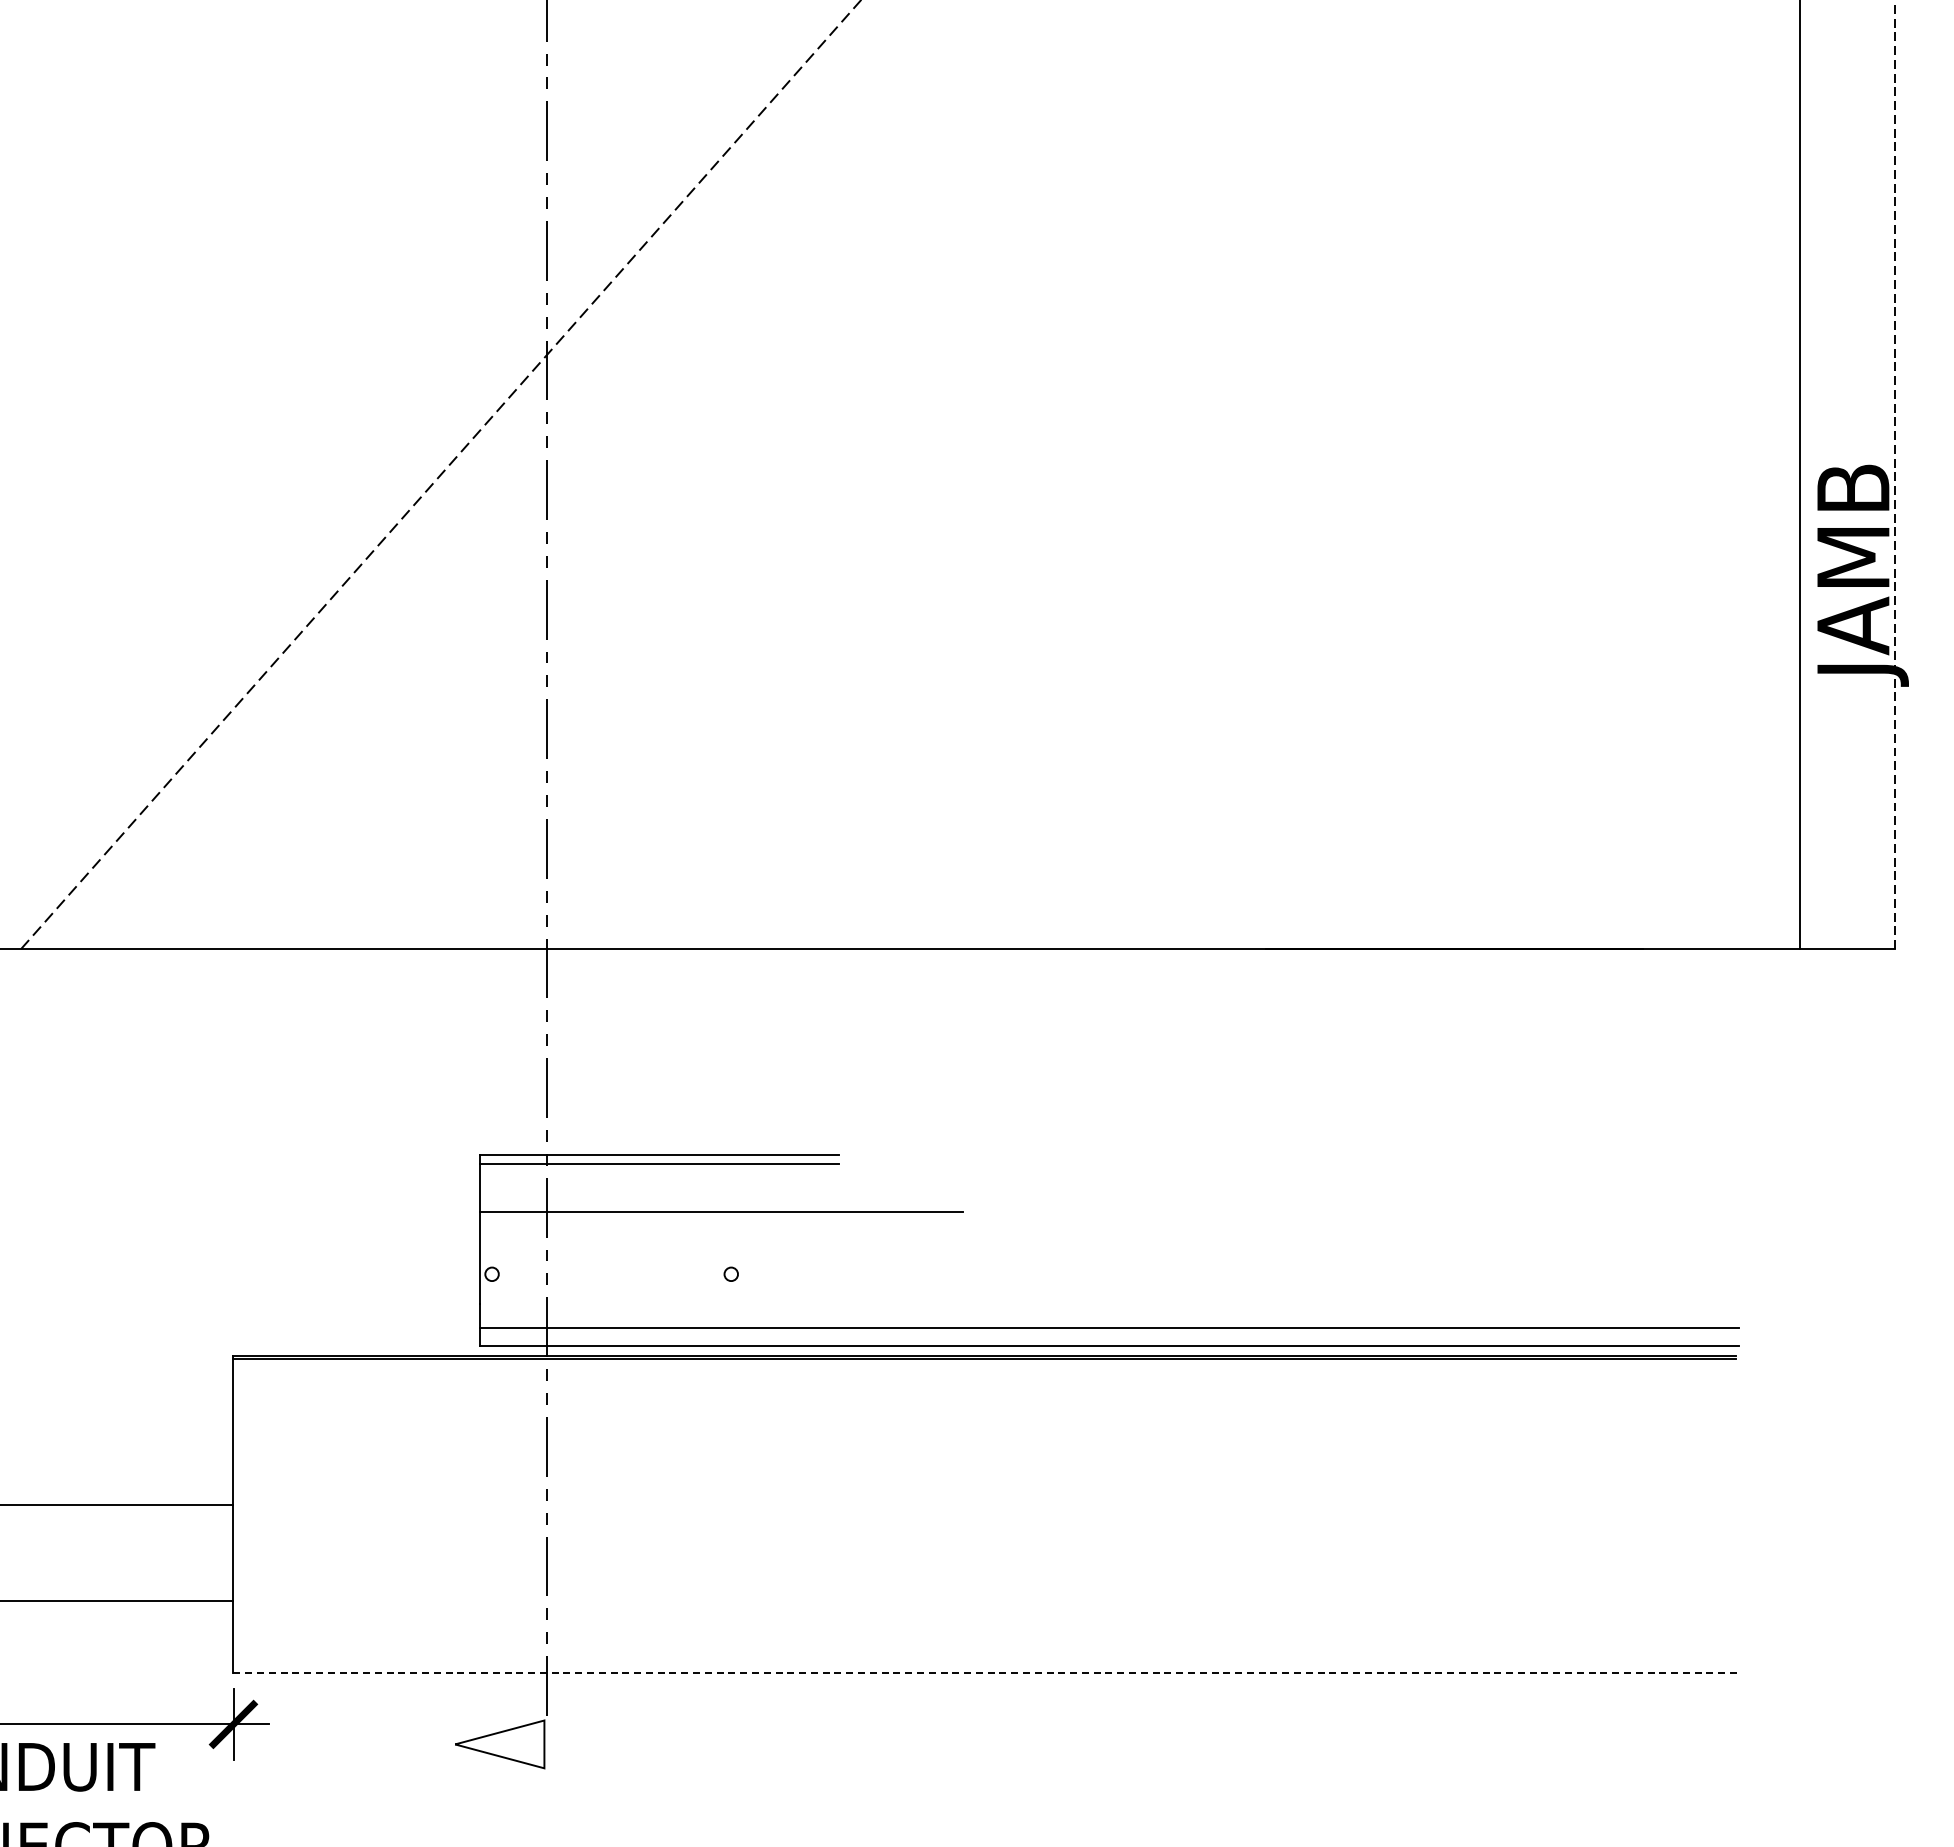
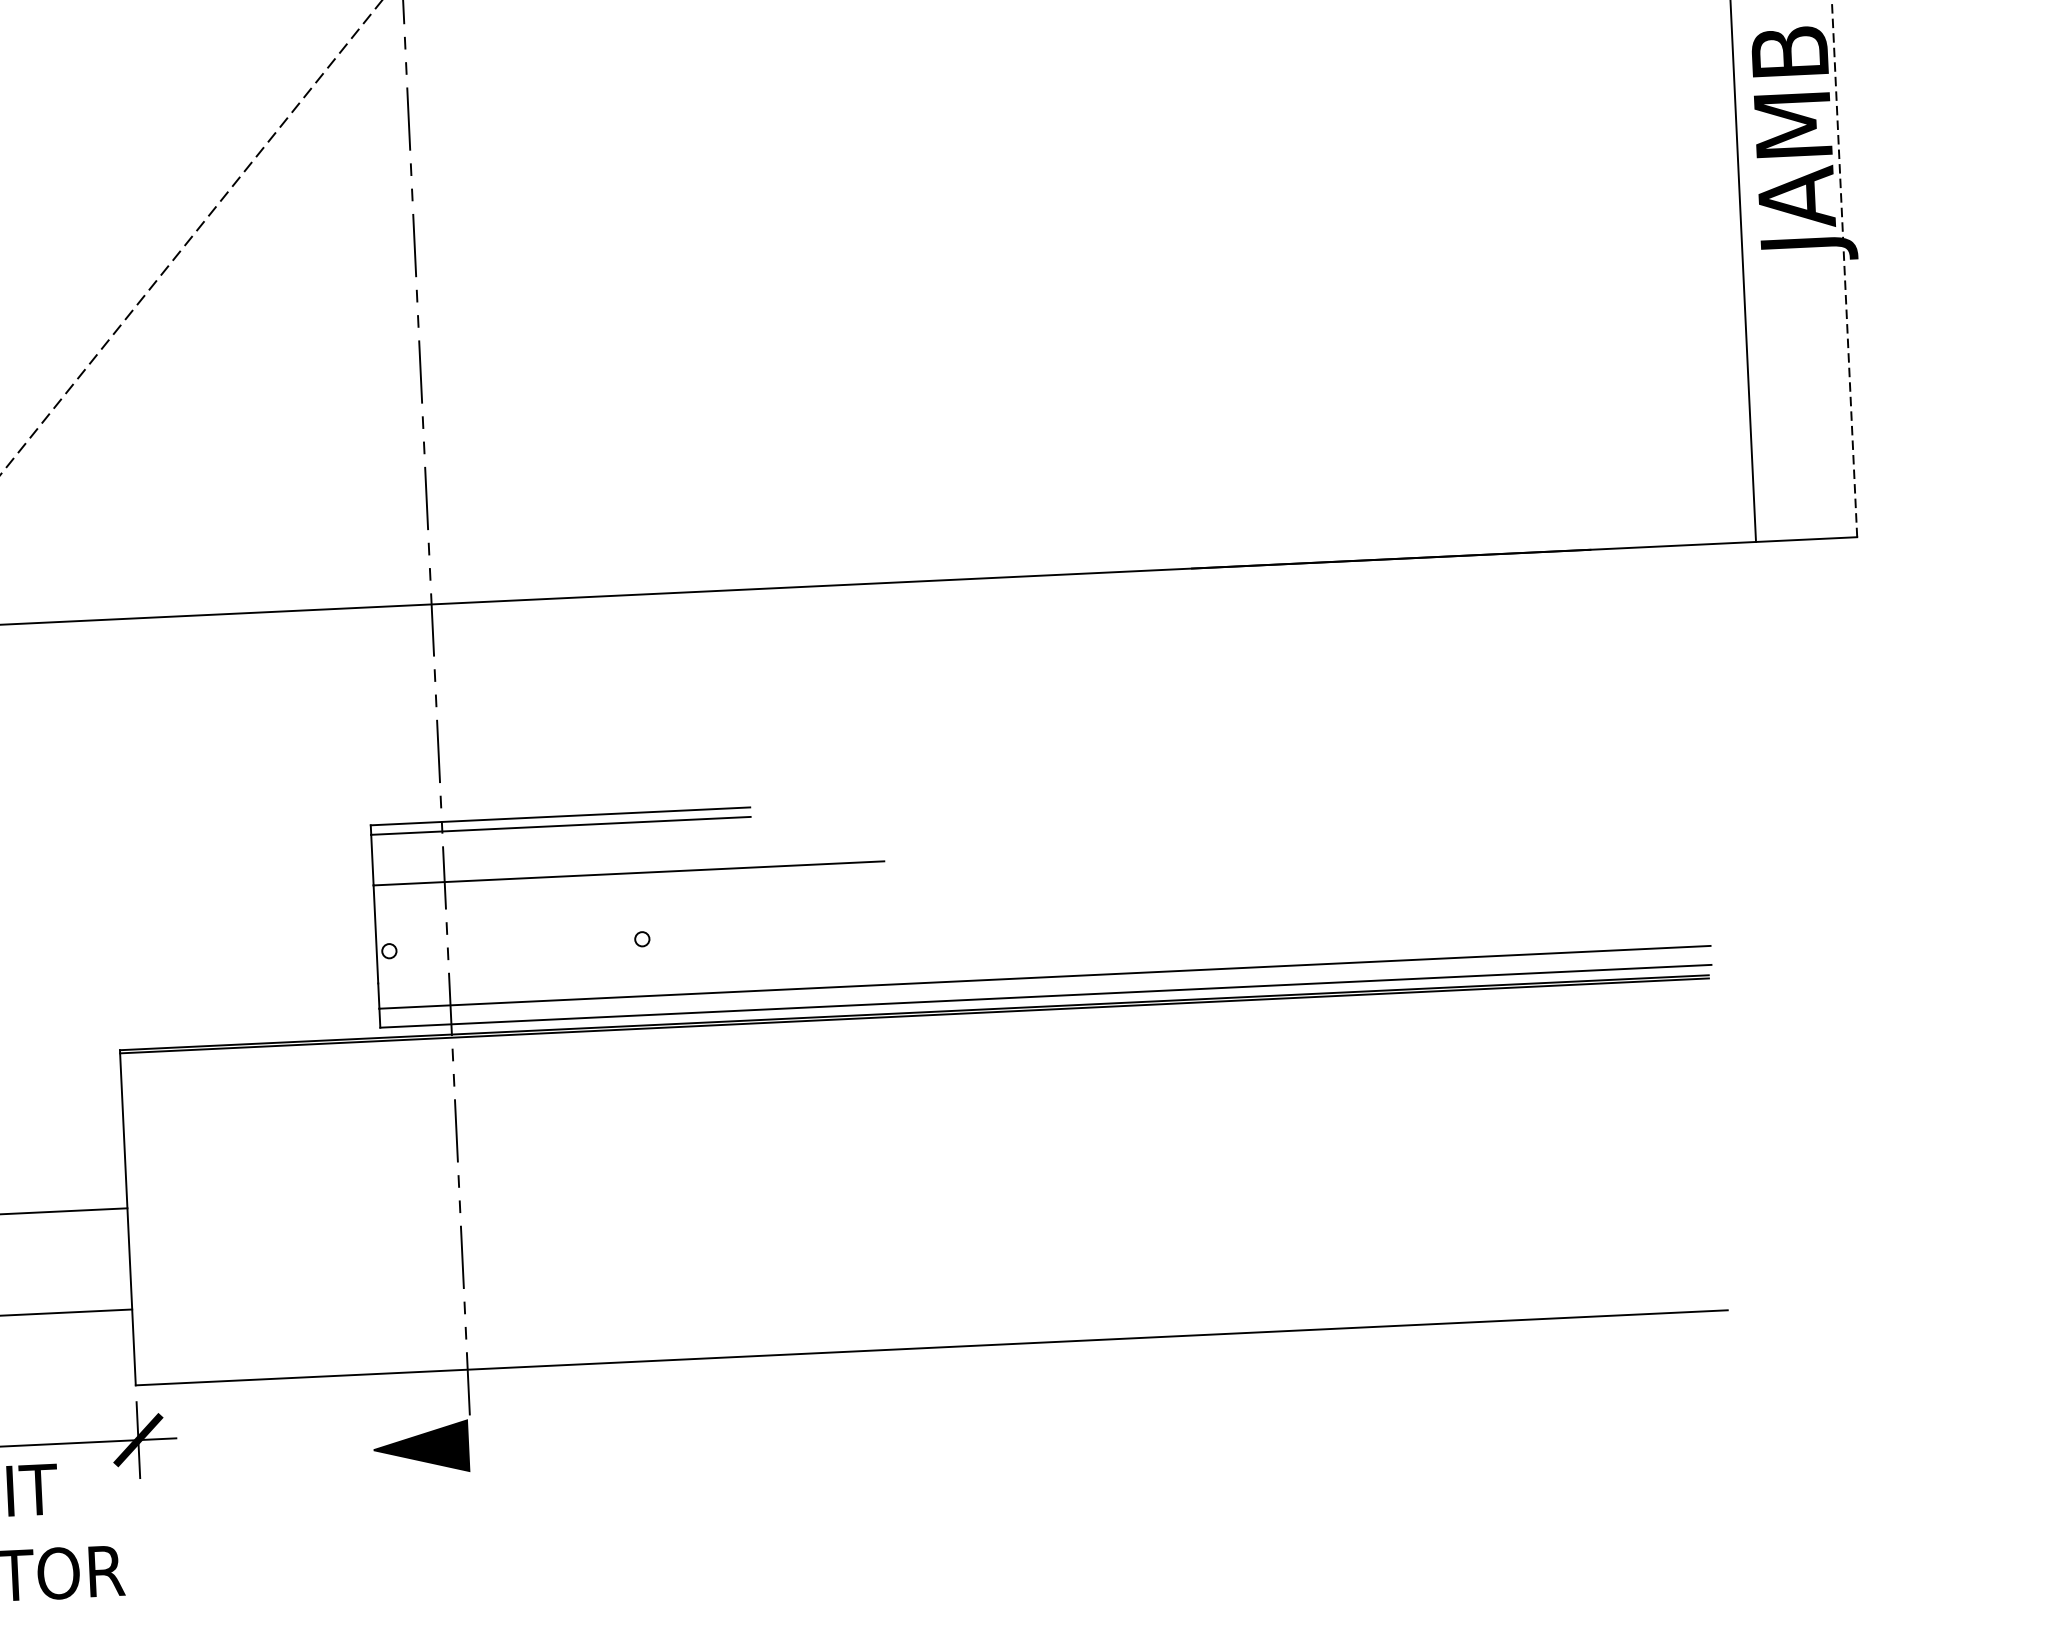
line: (986, 1672) -> (932, 1347), dashed -> solid
fill: (499, 1744) -> (420, 1448), added

